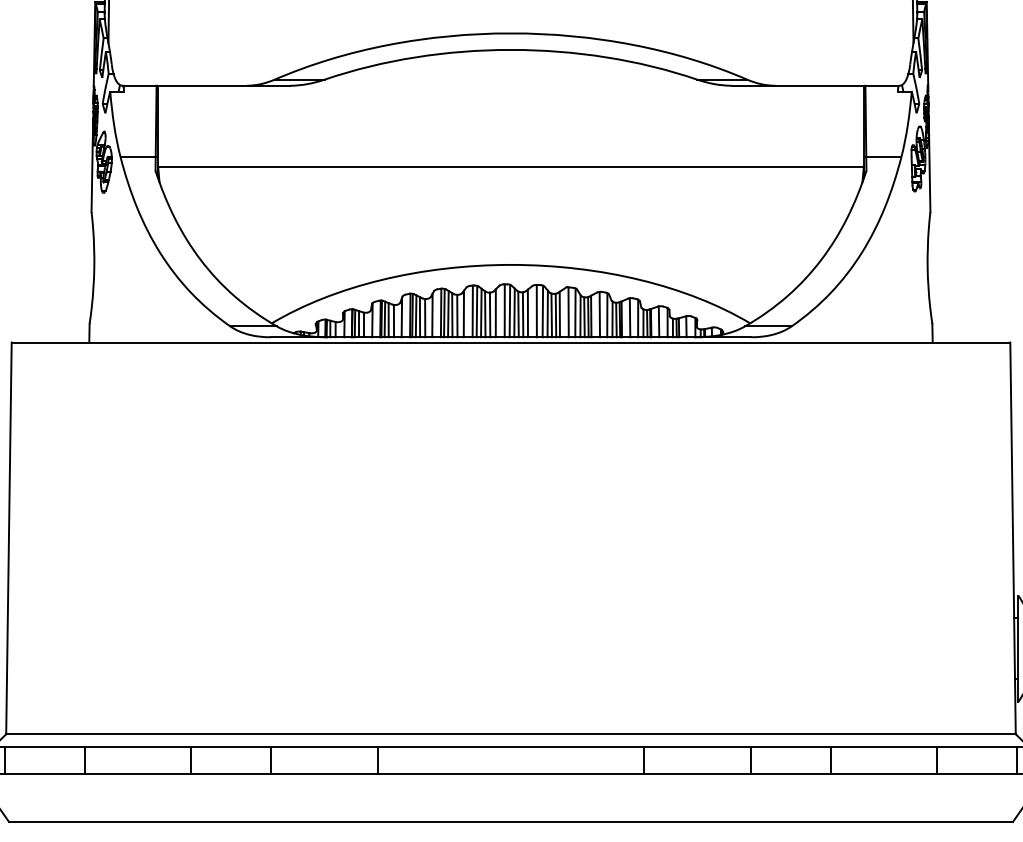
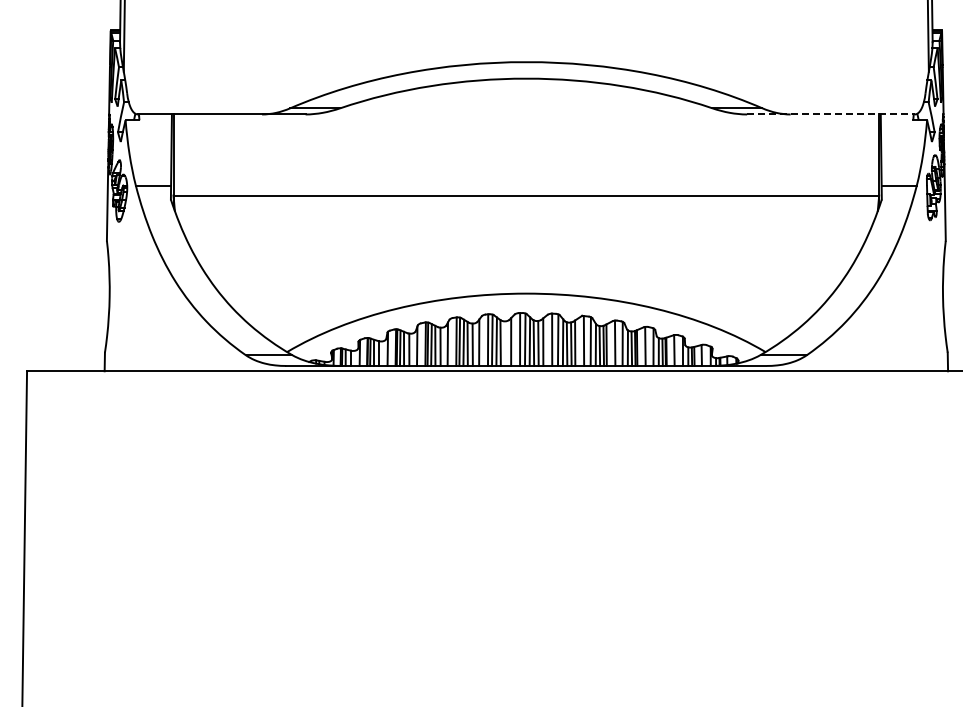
line: (815, 85) -> (830, 114), solid -> dashed
line: (489, 314) -> (504, 343), removed

